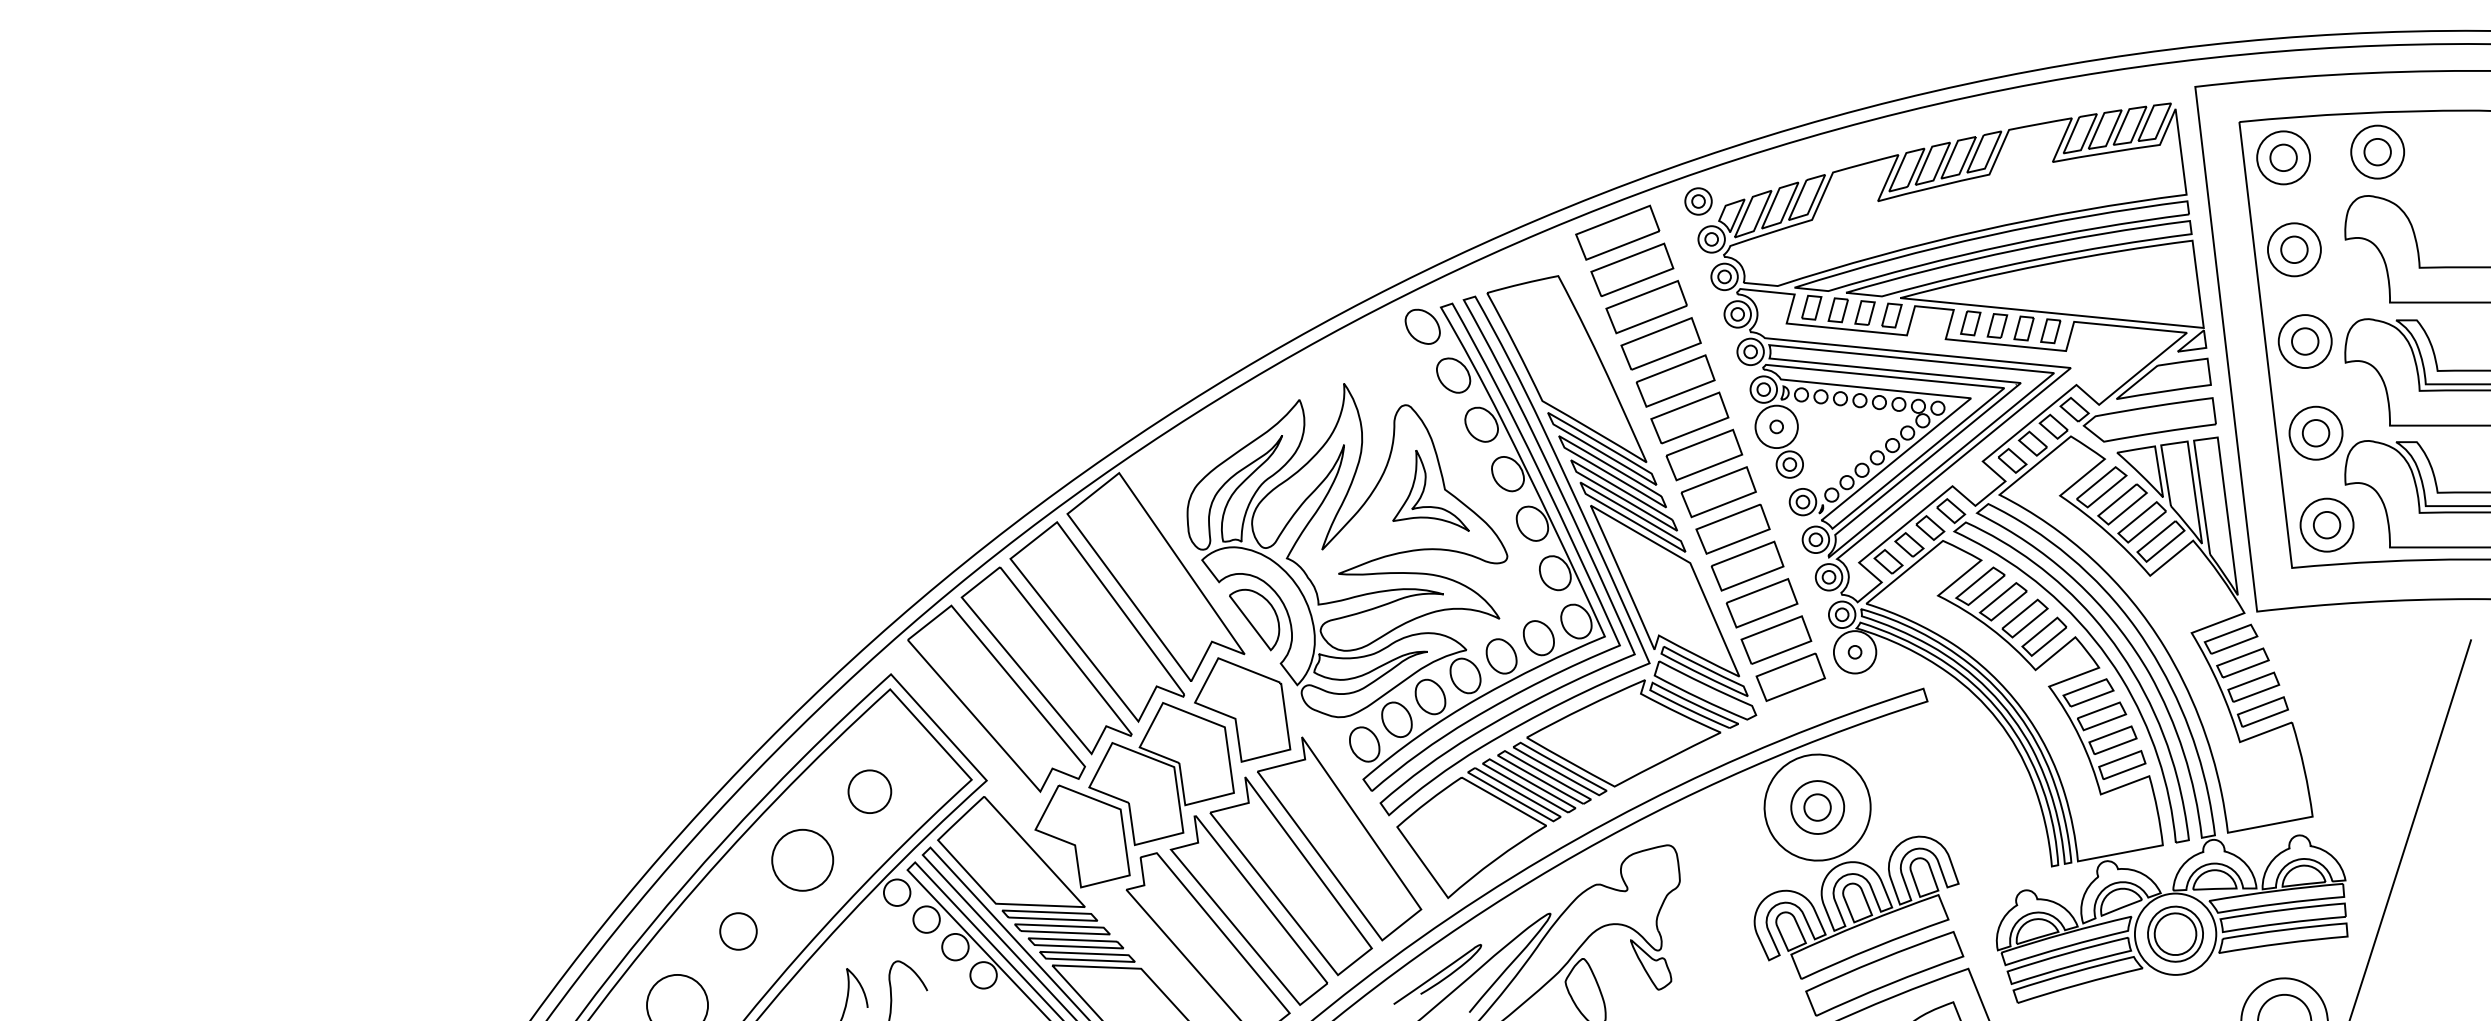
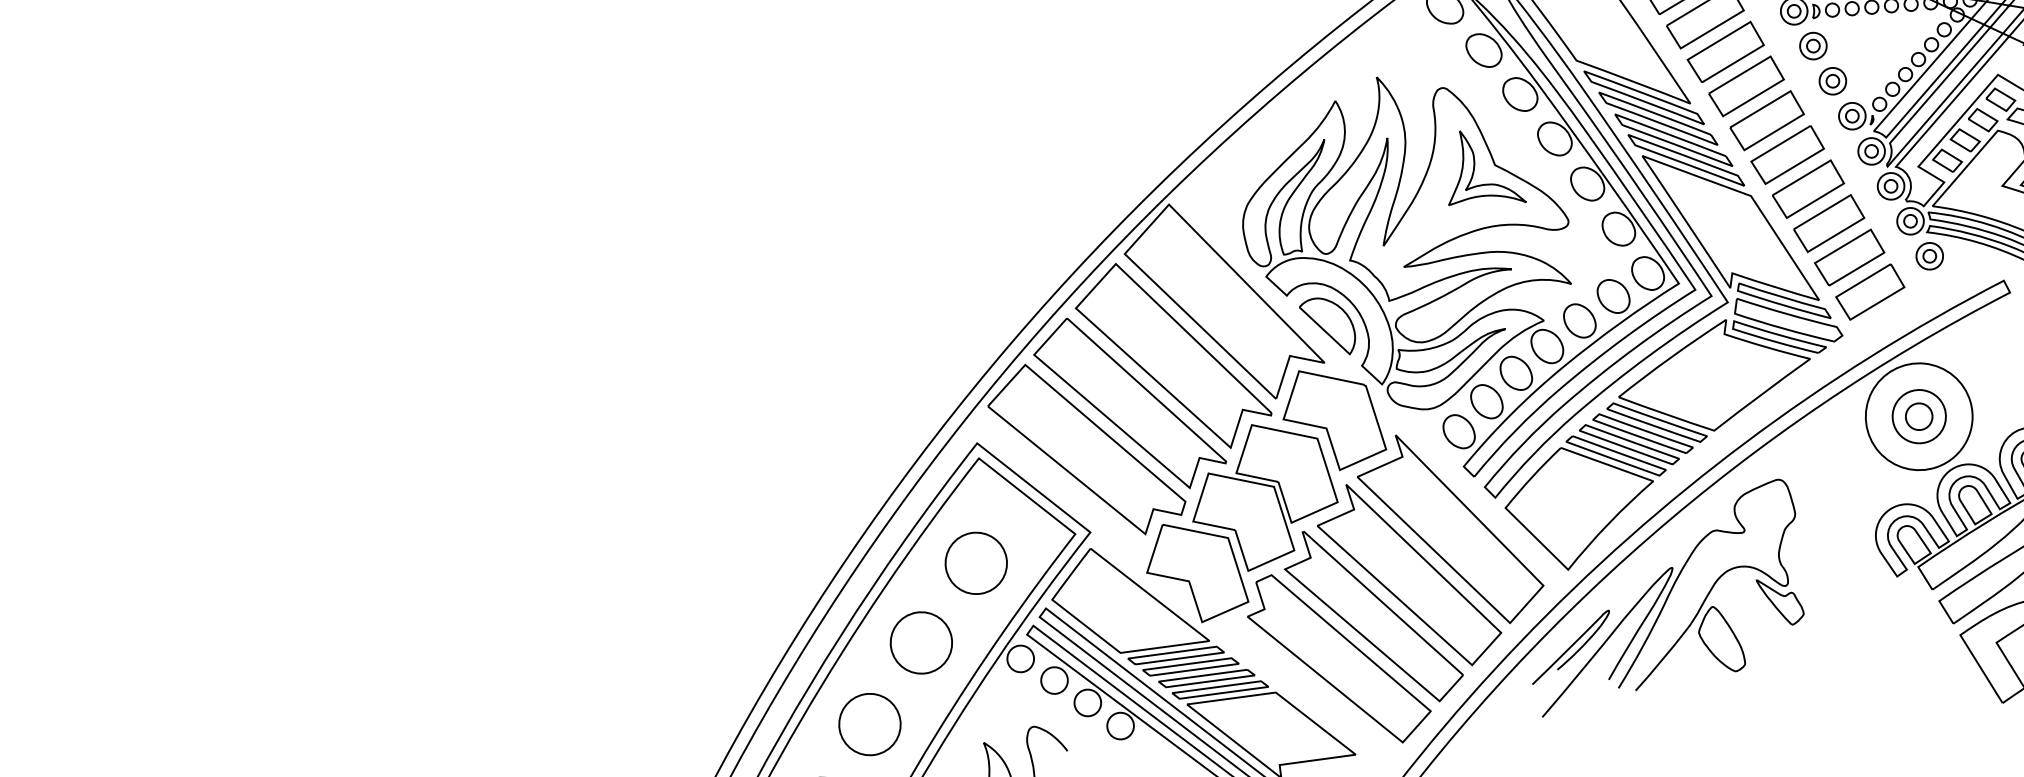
circle: (1776, 426) -> (1813, 45), size x0.62
circle: (1854, 652) -> (1929, 256), size x0.62
circle: (869, 791) -> (975, 563), size x1.43
circle: (738, 931) -> (869, 724), size x1.67

